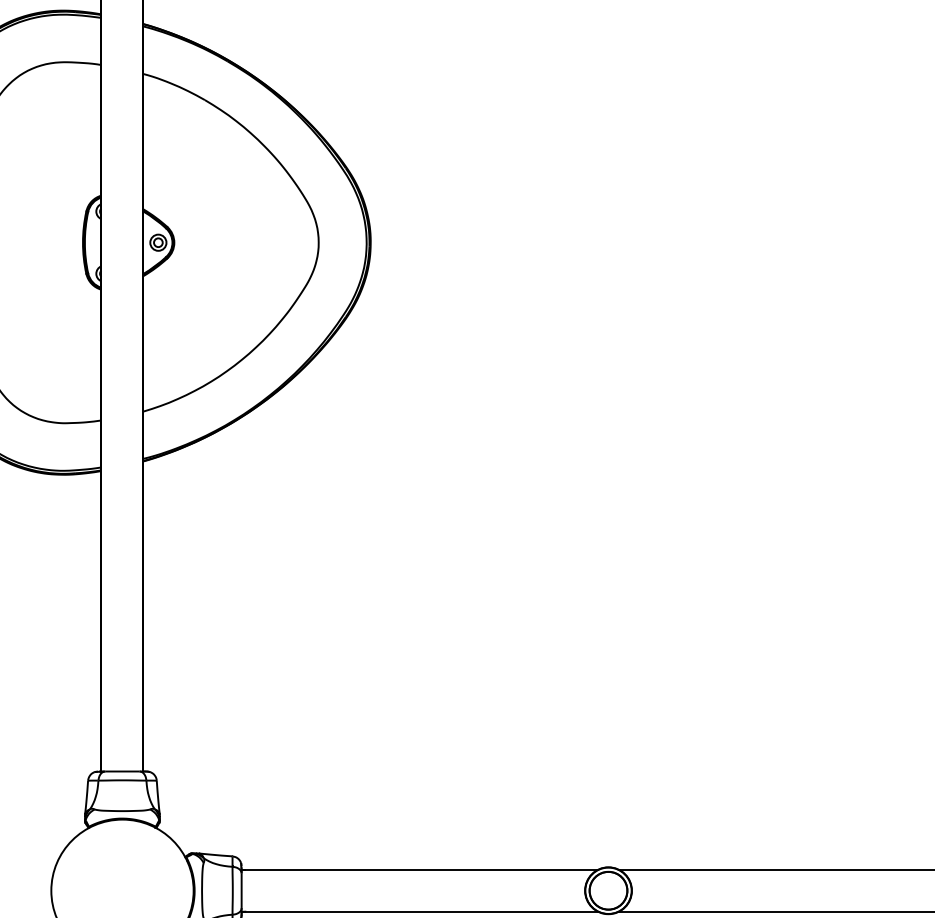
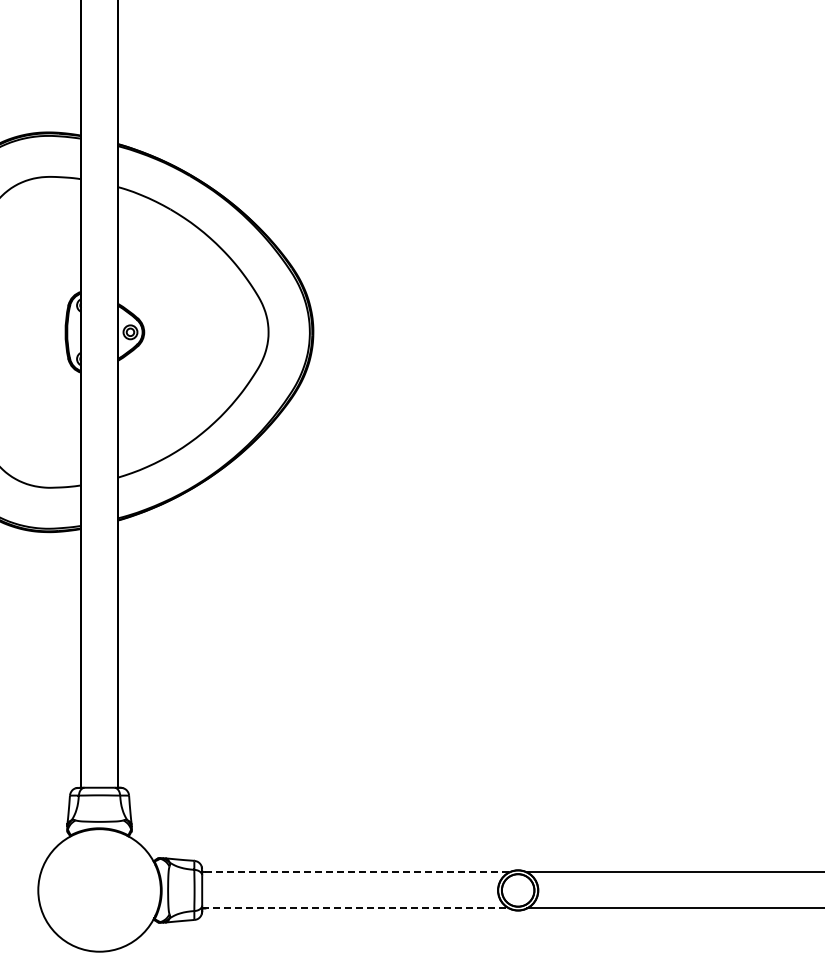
line: (419, 869) -> (355, 872), solid -> dashed
line: (420, 911) -> (356, 908), solid -> dashed

